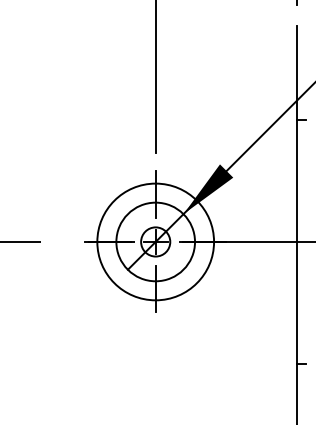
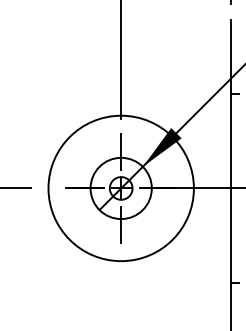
circle: (154, 242) -> (120, 188), size x1.6

